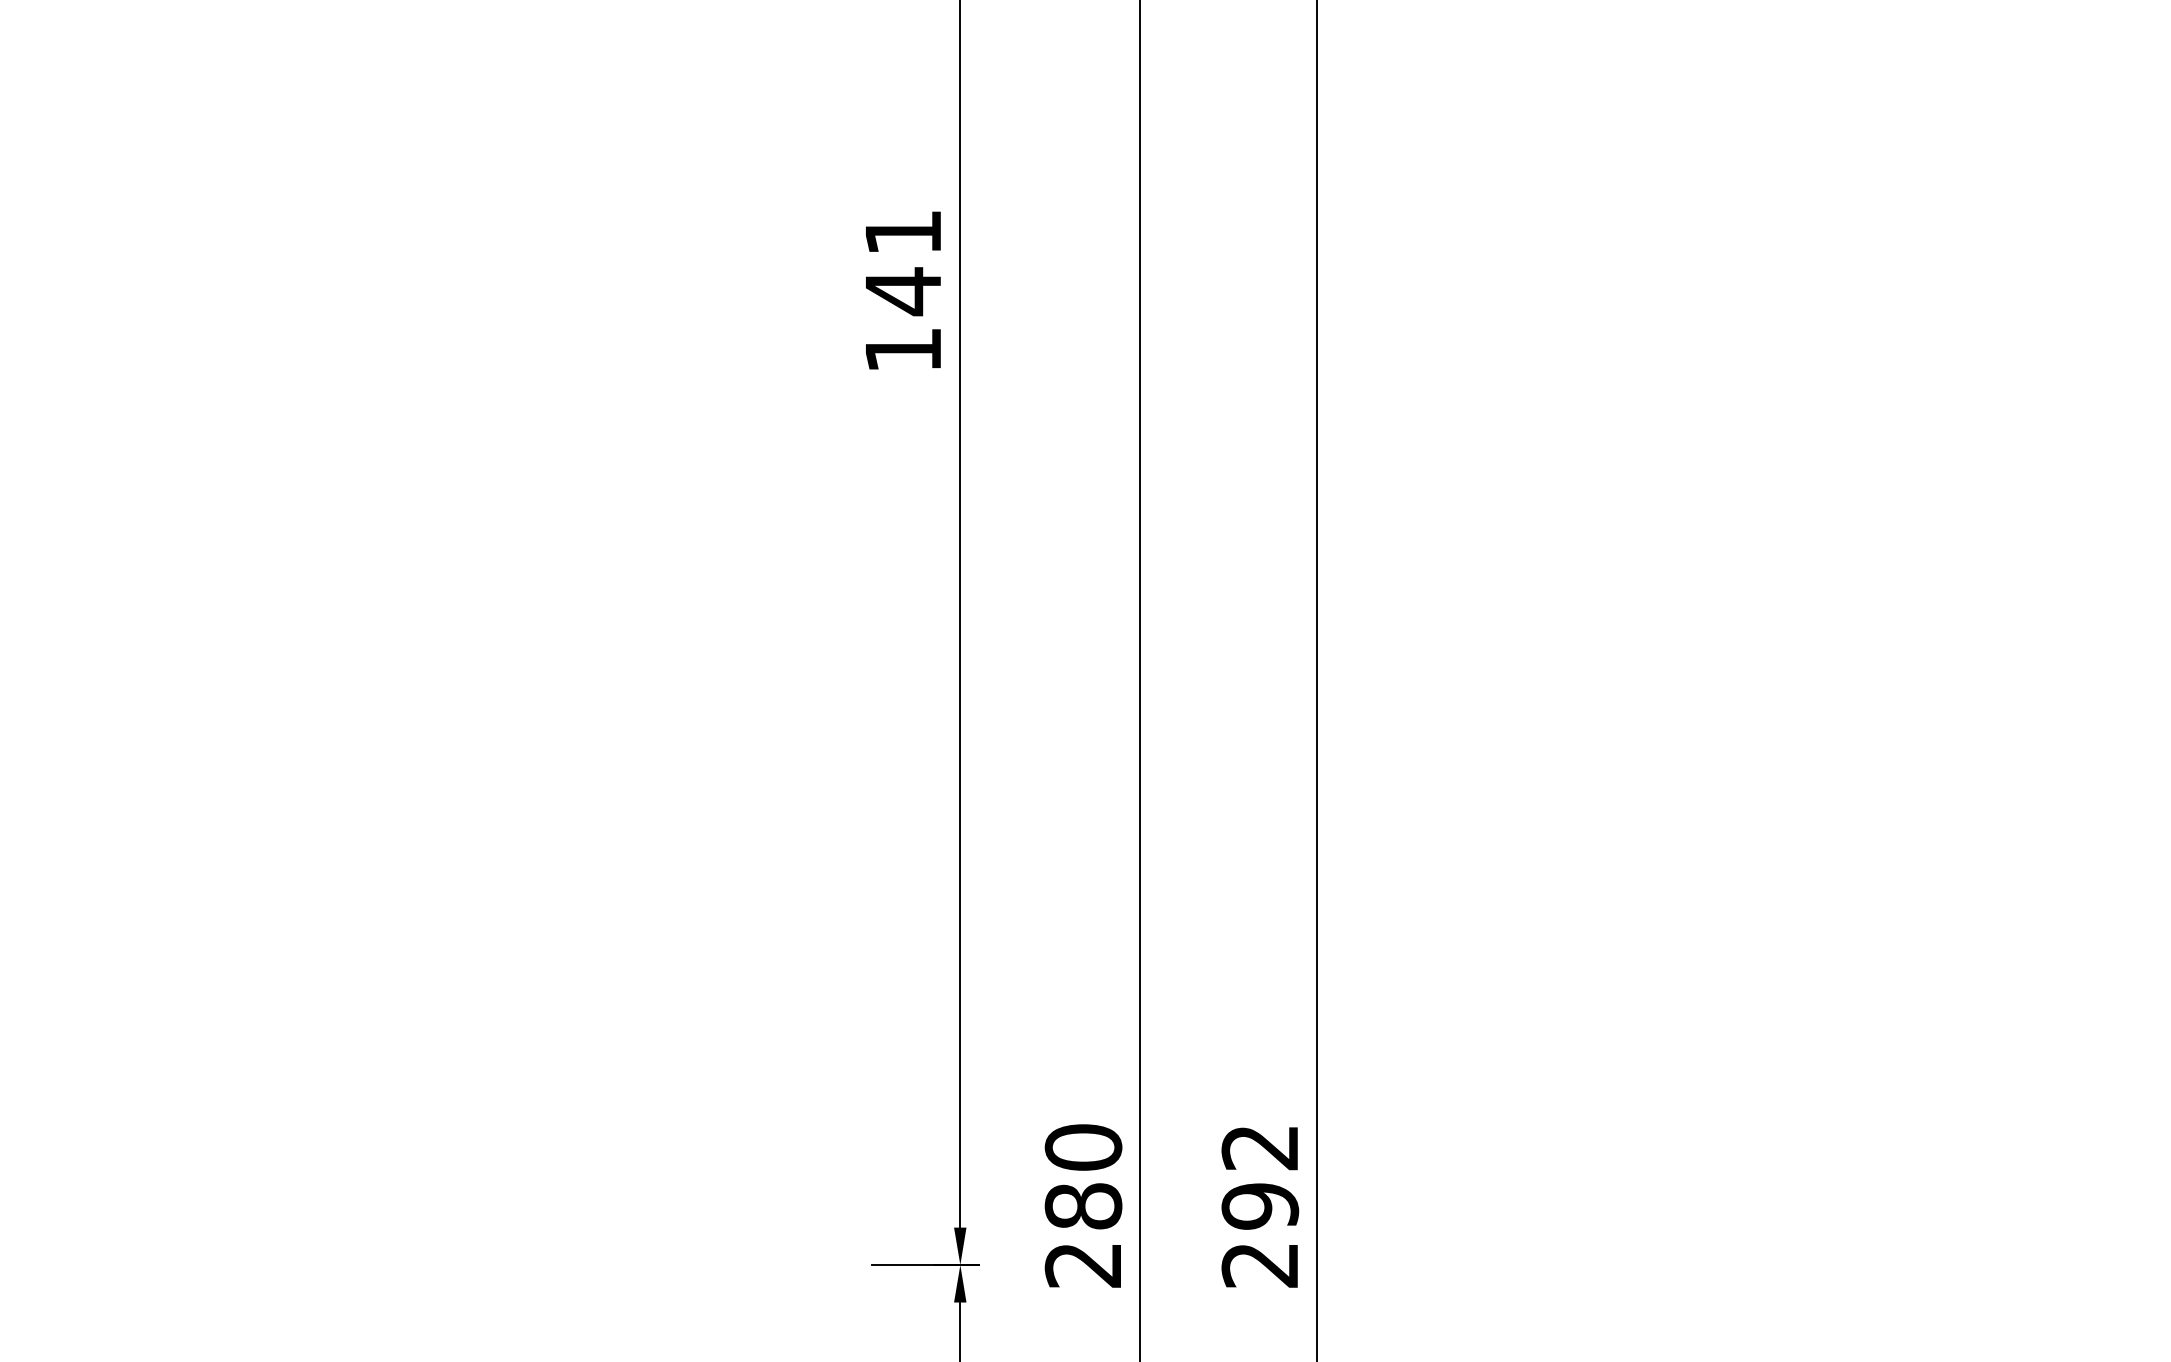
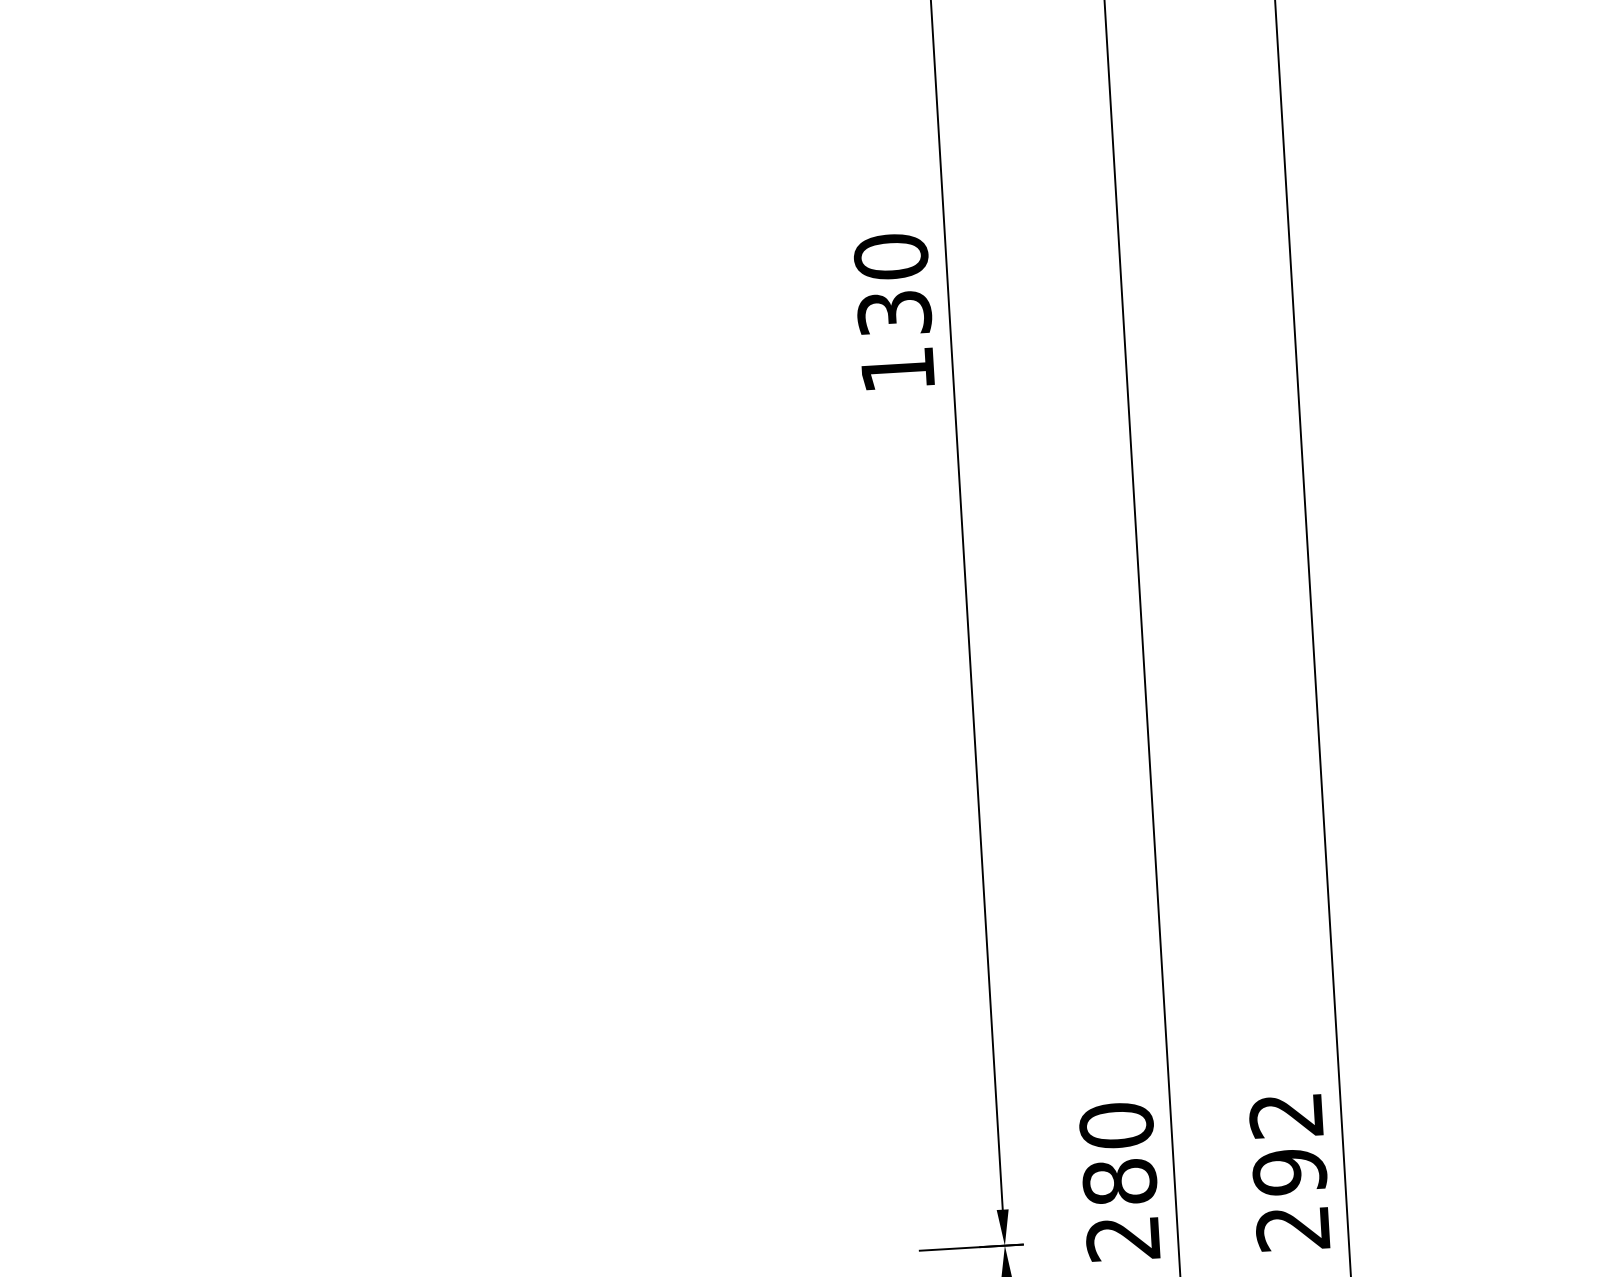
text: (903, 262) -> (893, 285), 141 -> 130

